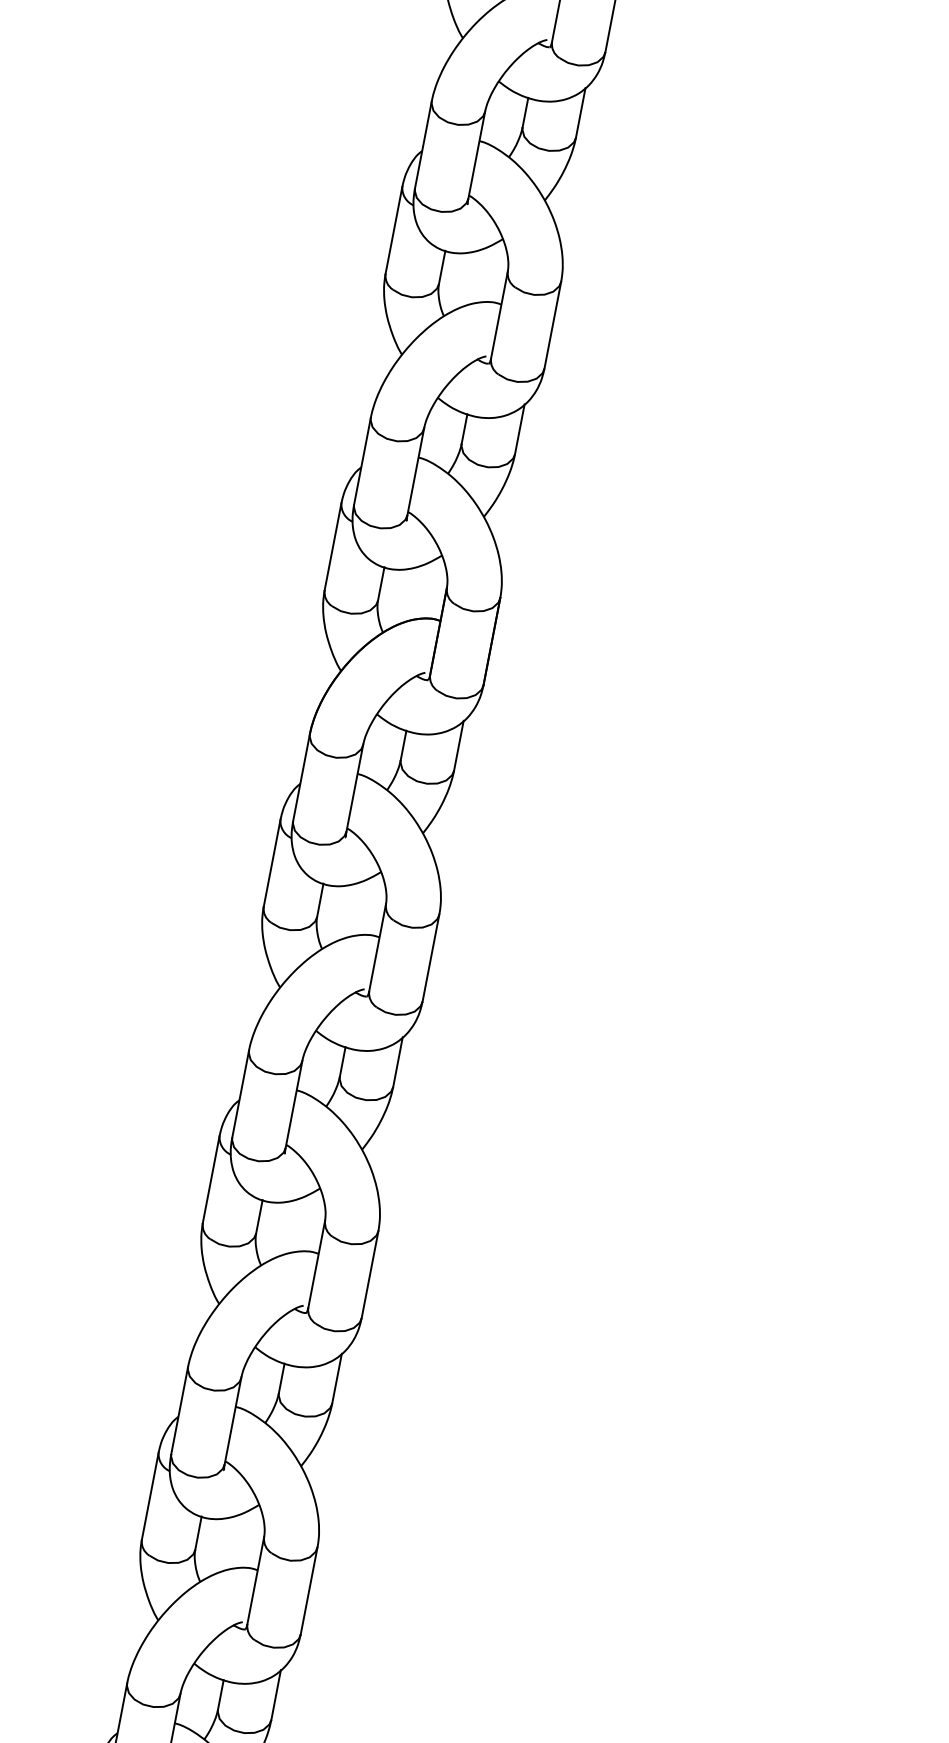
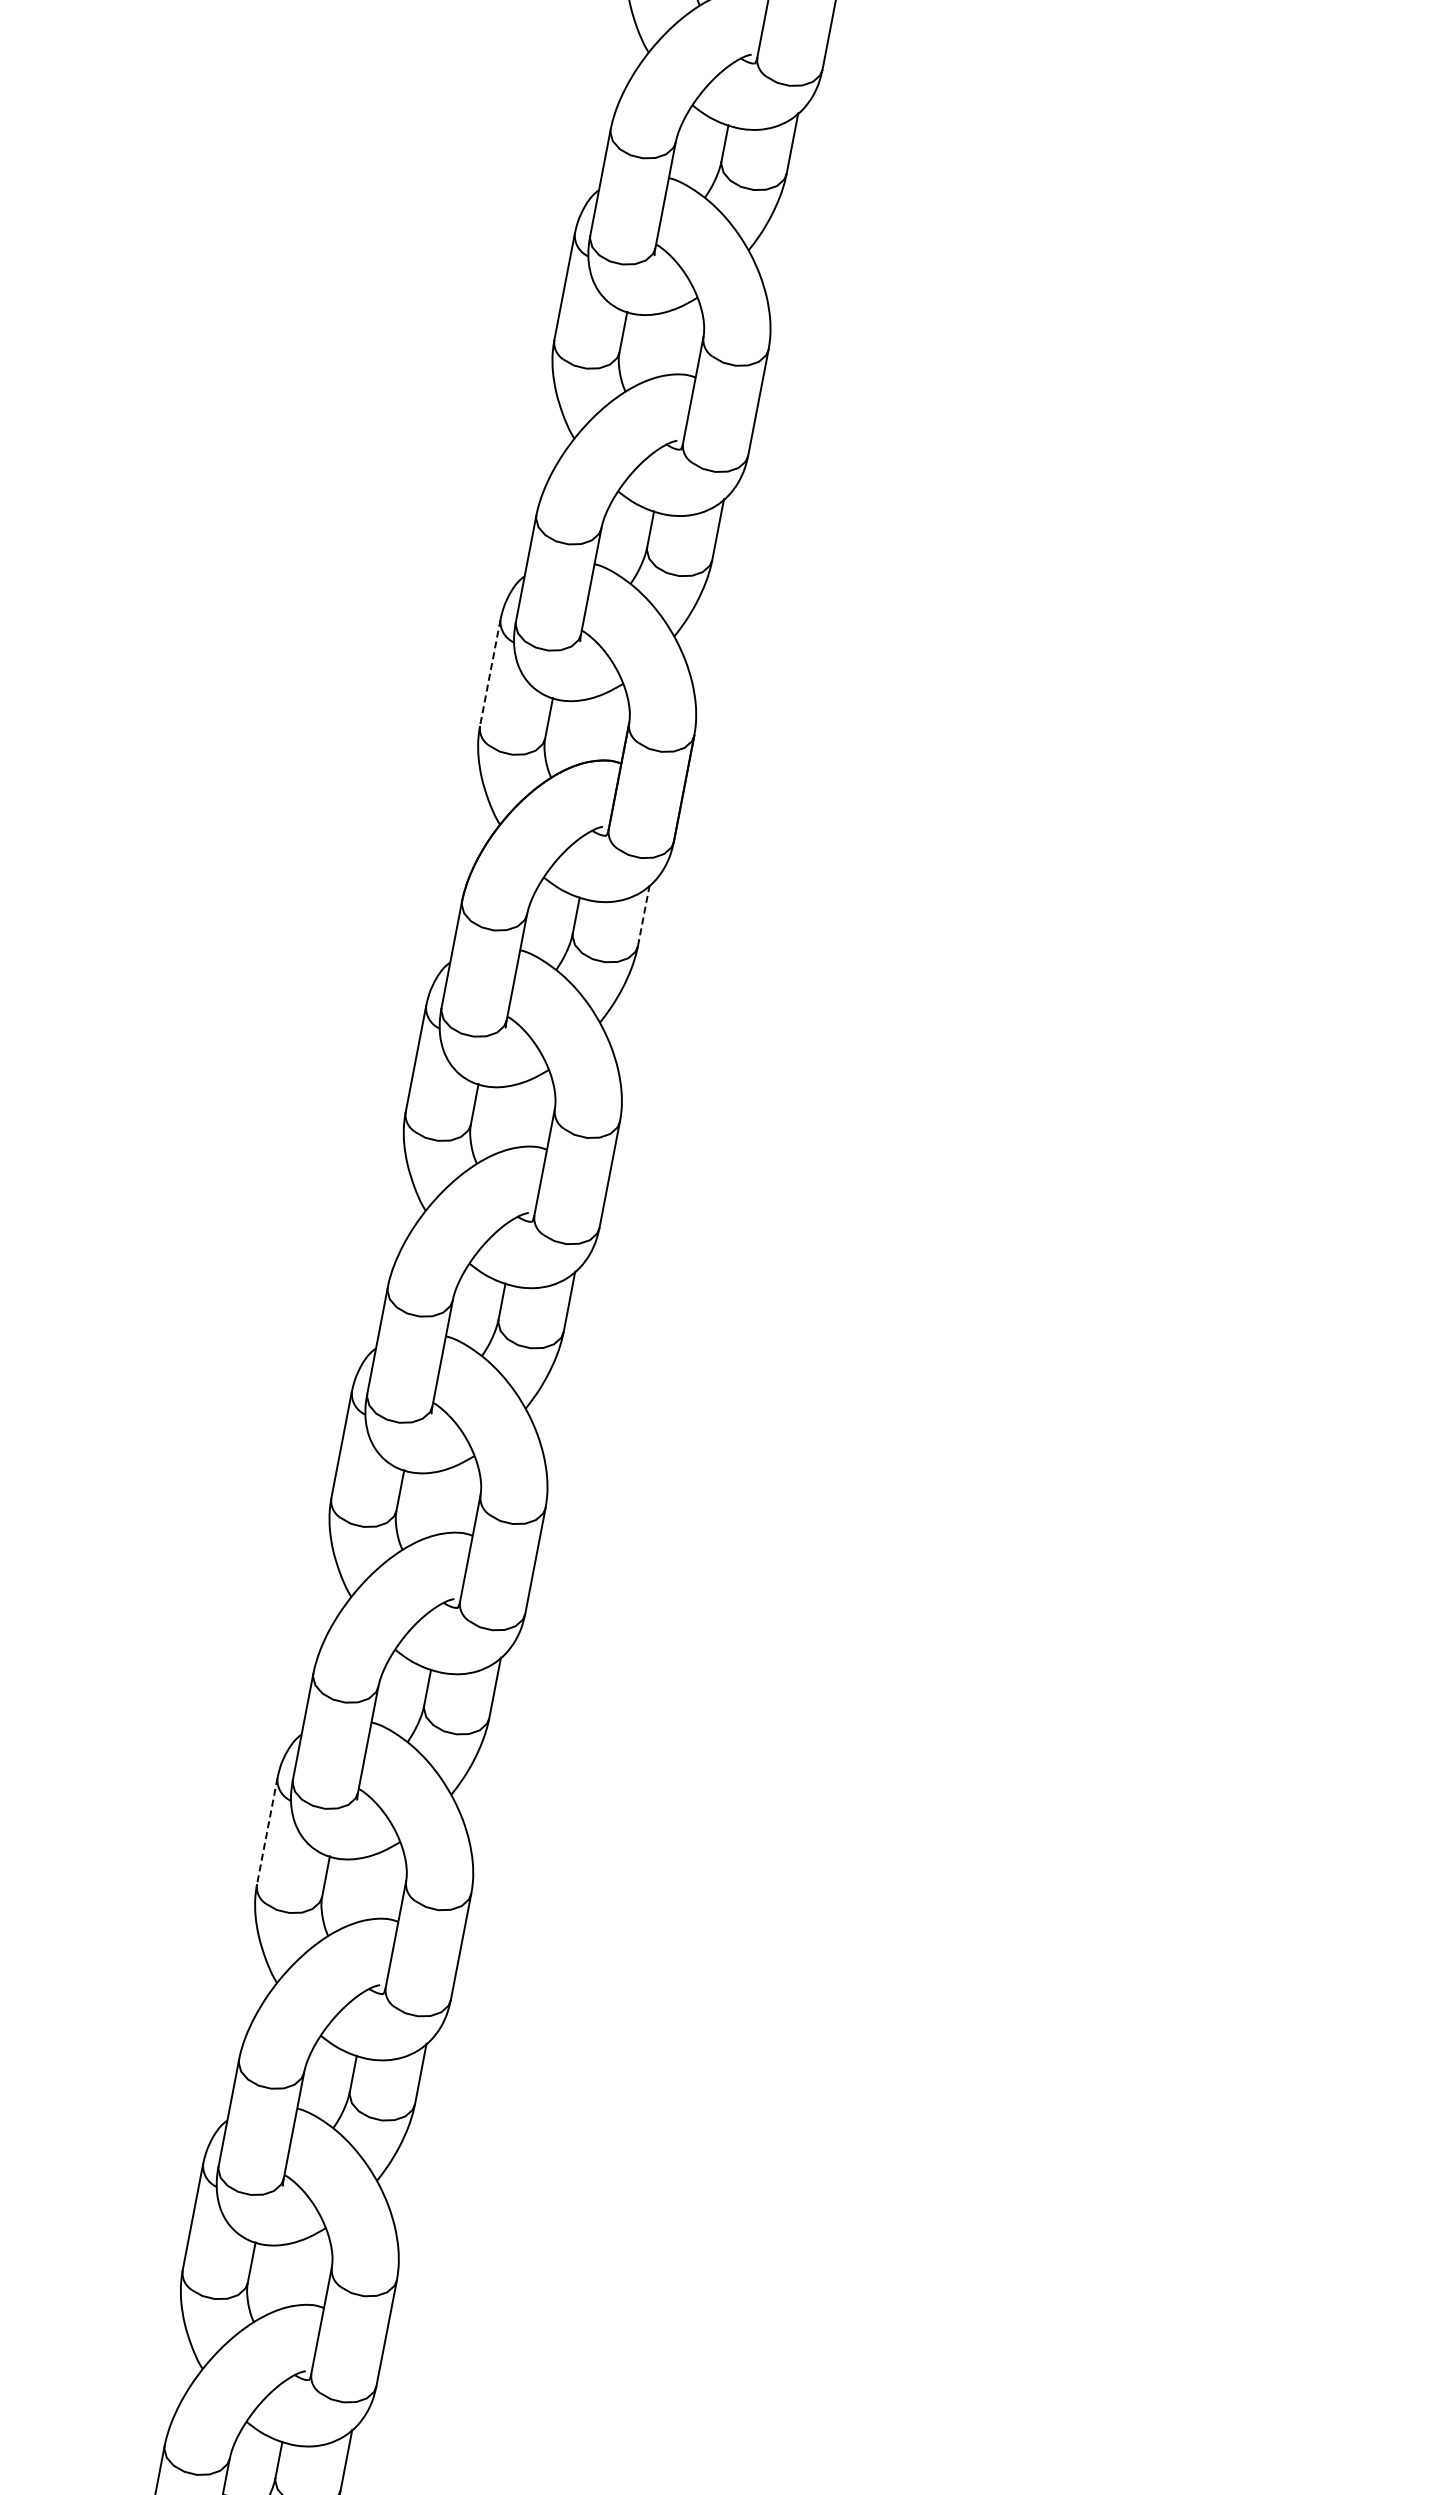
line: (333, 547) -> (490, 673), solid -> dashed
line: (458, 745) -> (643, 915), solid -> dashed
line: (150, 1496) -> (267, 1831), solid -> dashed

